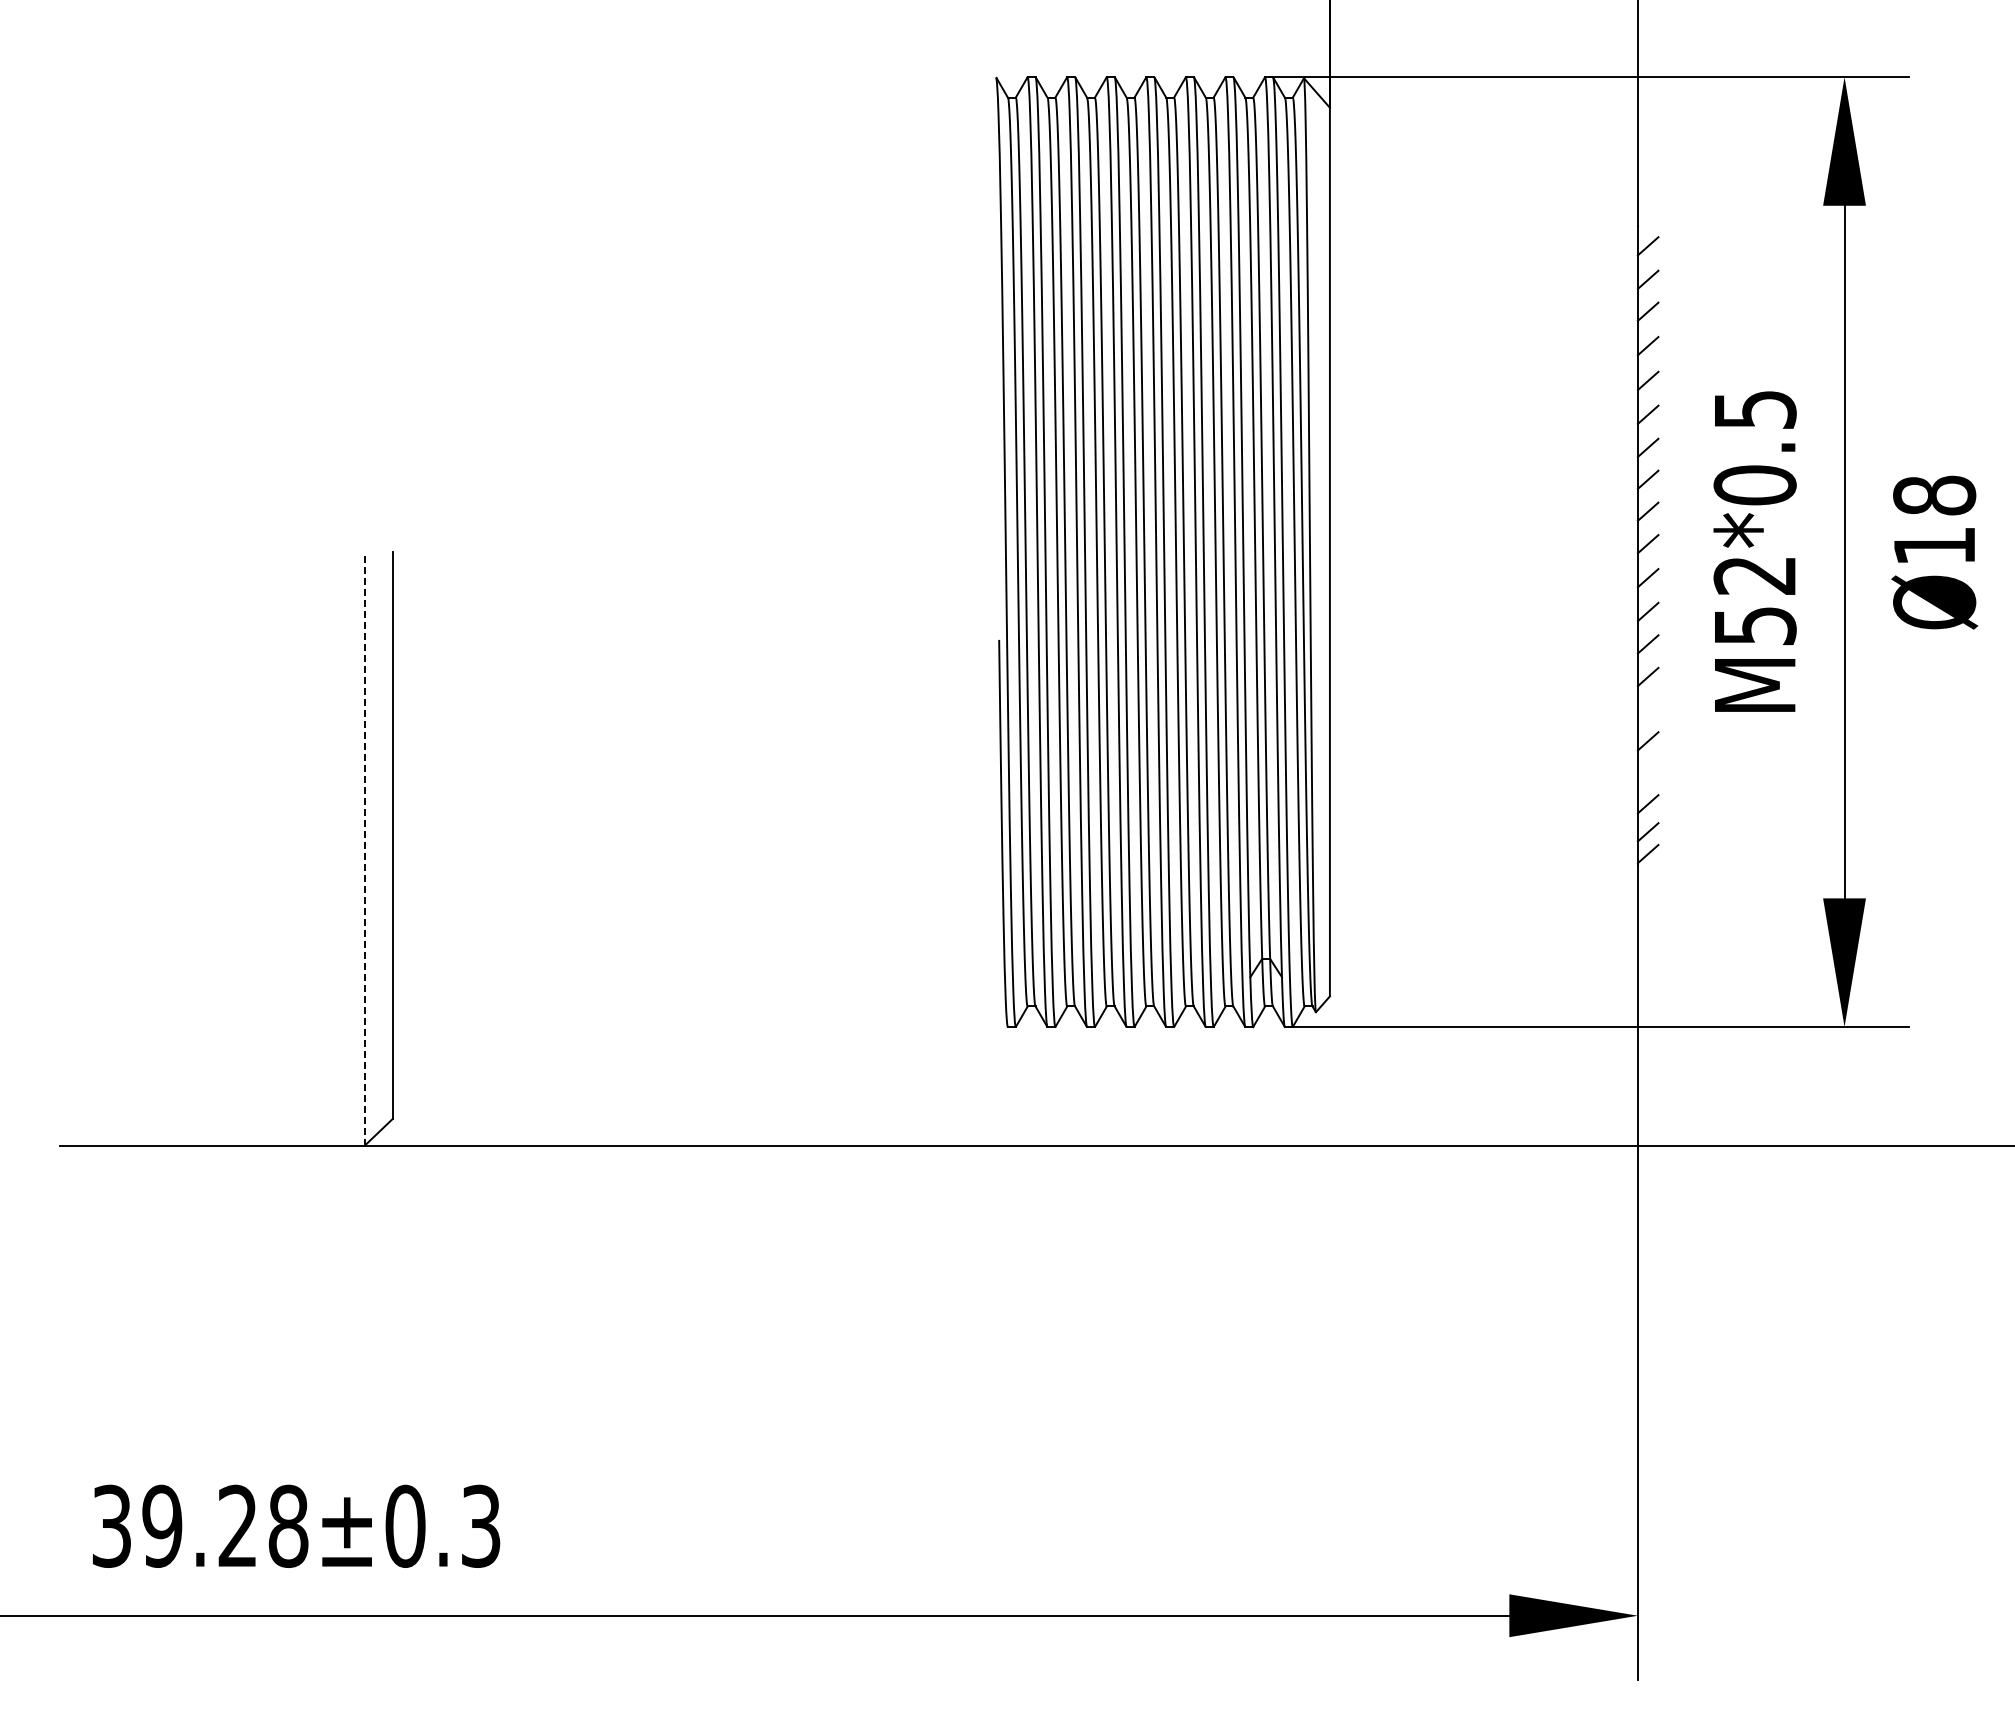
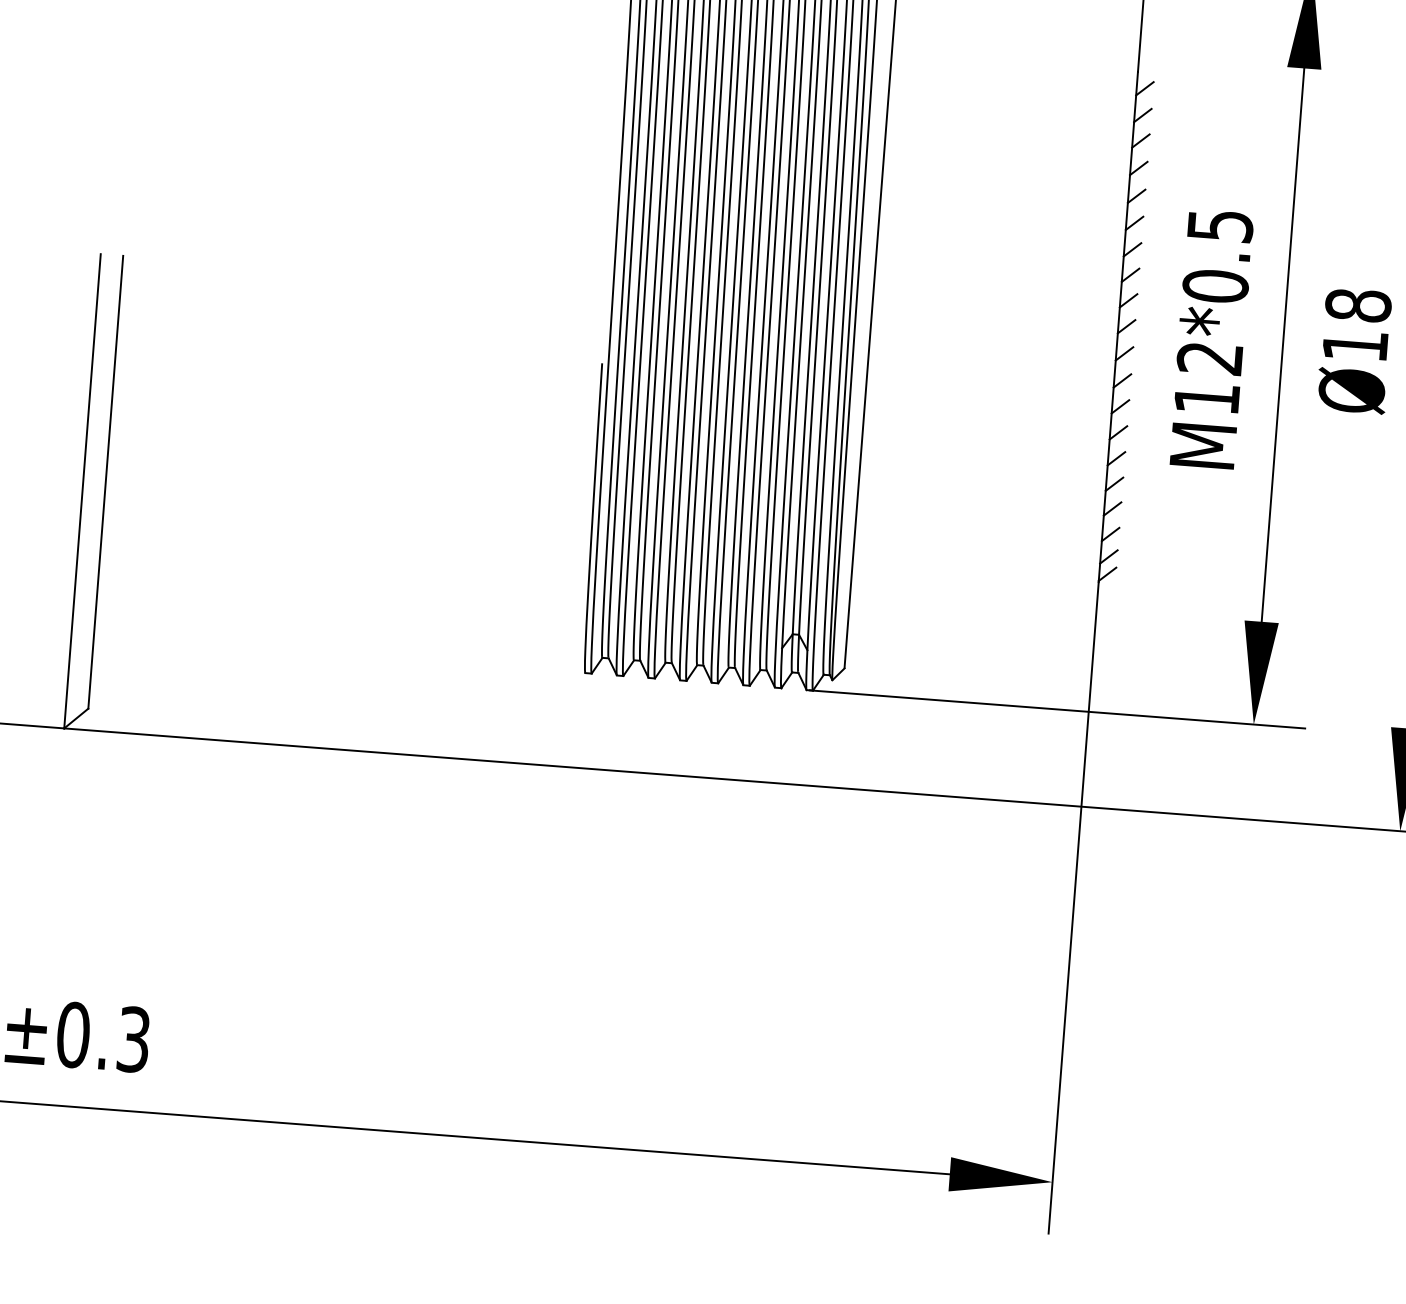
text: (1755, 626) -> (1207, 399), M52*0.5 -> M12*0.5
line: (1647, 709) -> (1115, 458), added
line: (1647, 772) -> (1112, 509), added
line: (364, 848) -> (82, 490), dashed -> solid

